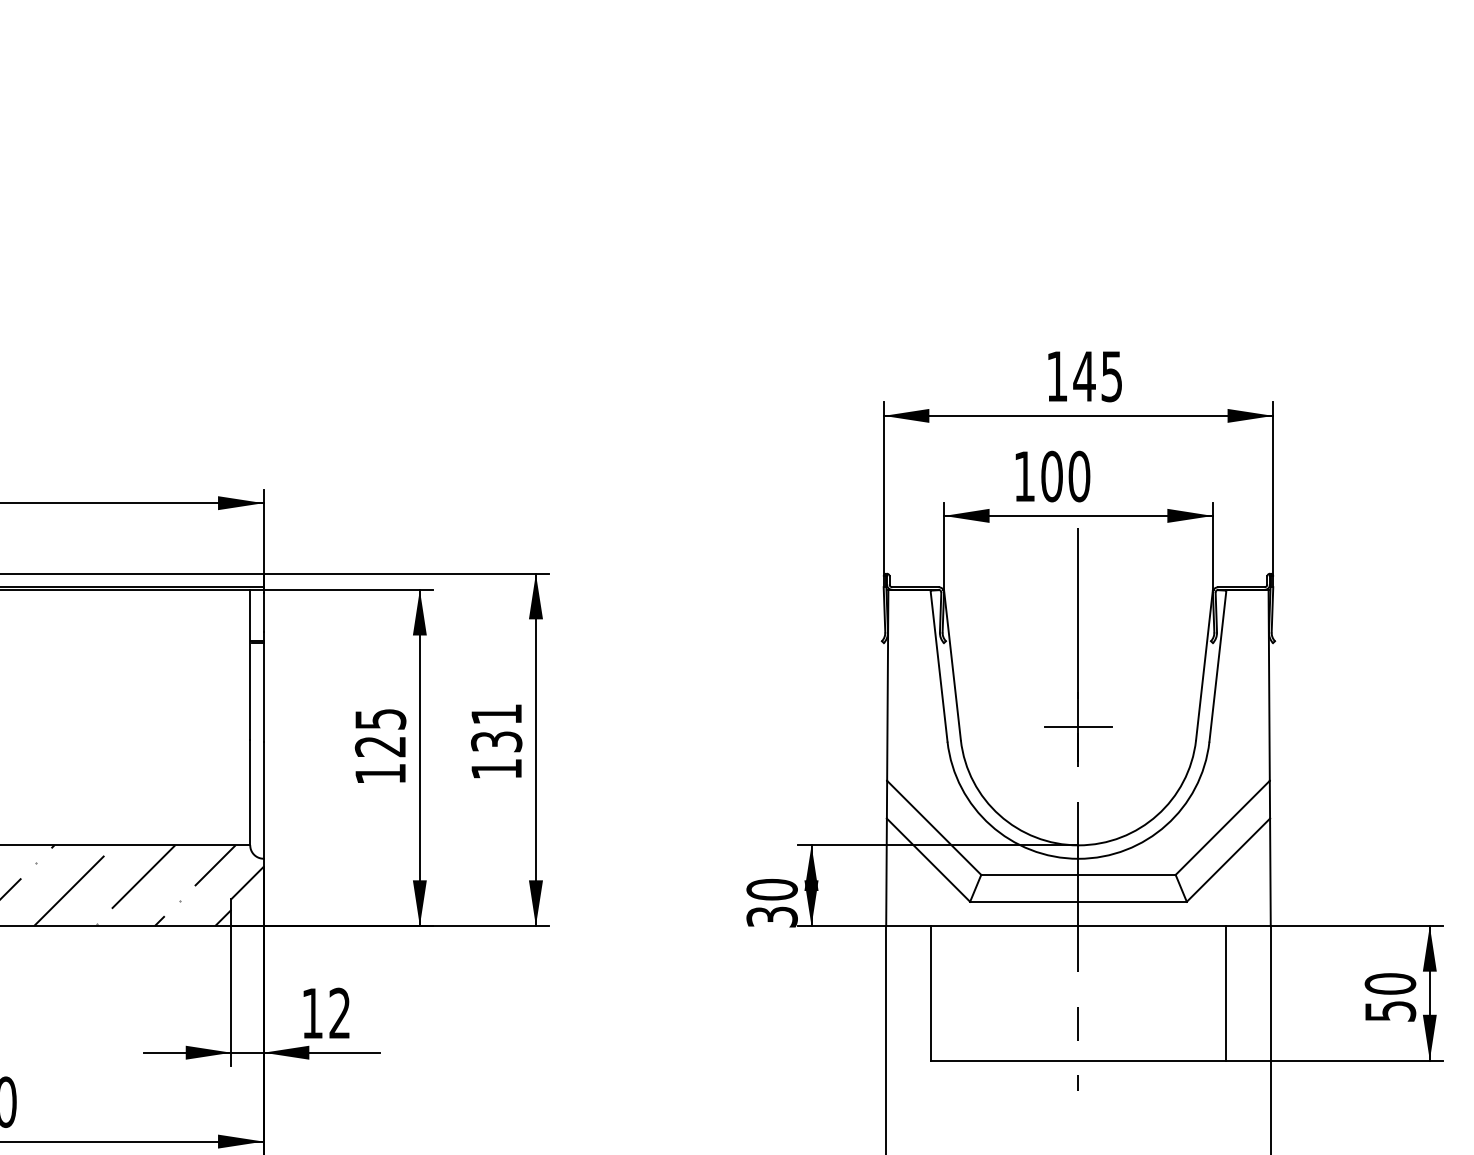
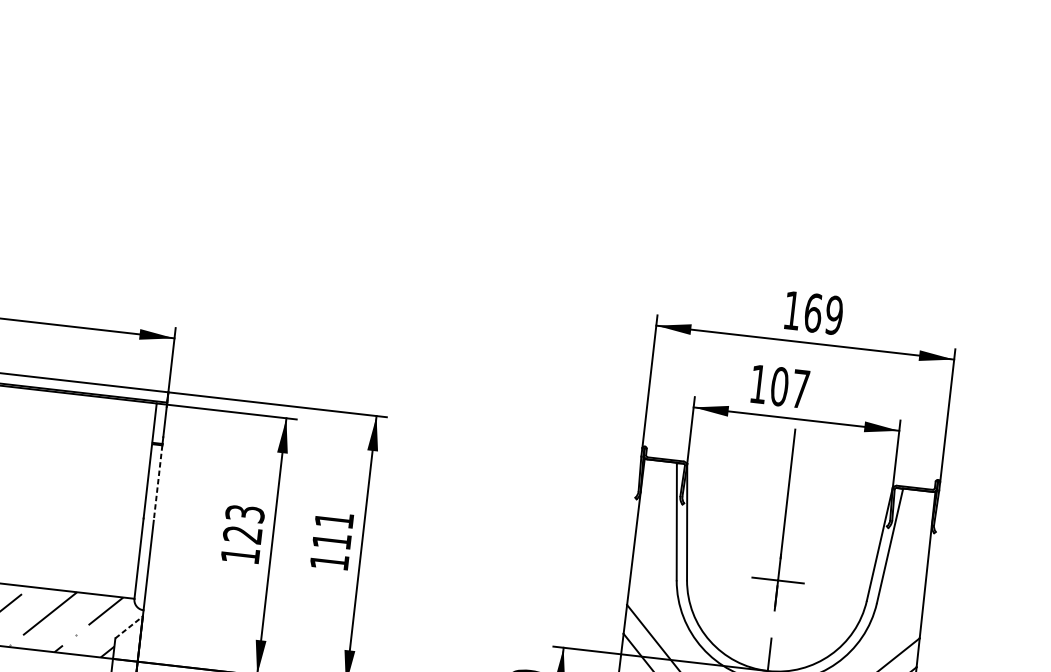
text: (1097, 376) -> (823, 314), 145 -> 169
text: (1079, 476) -> (800, 389), 100 -> 107
line: (263, 692) -> (157, 483), solid -> dashed
text: (379, 719) -> (244, 513), 125 -> 123
text: (496, 741) -> (331, 540), 131 -> 111
line: (247, 883) -> (129, 627), solid -> dashed

